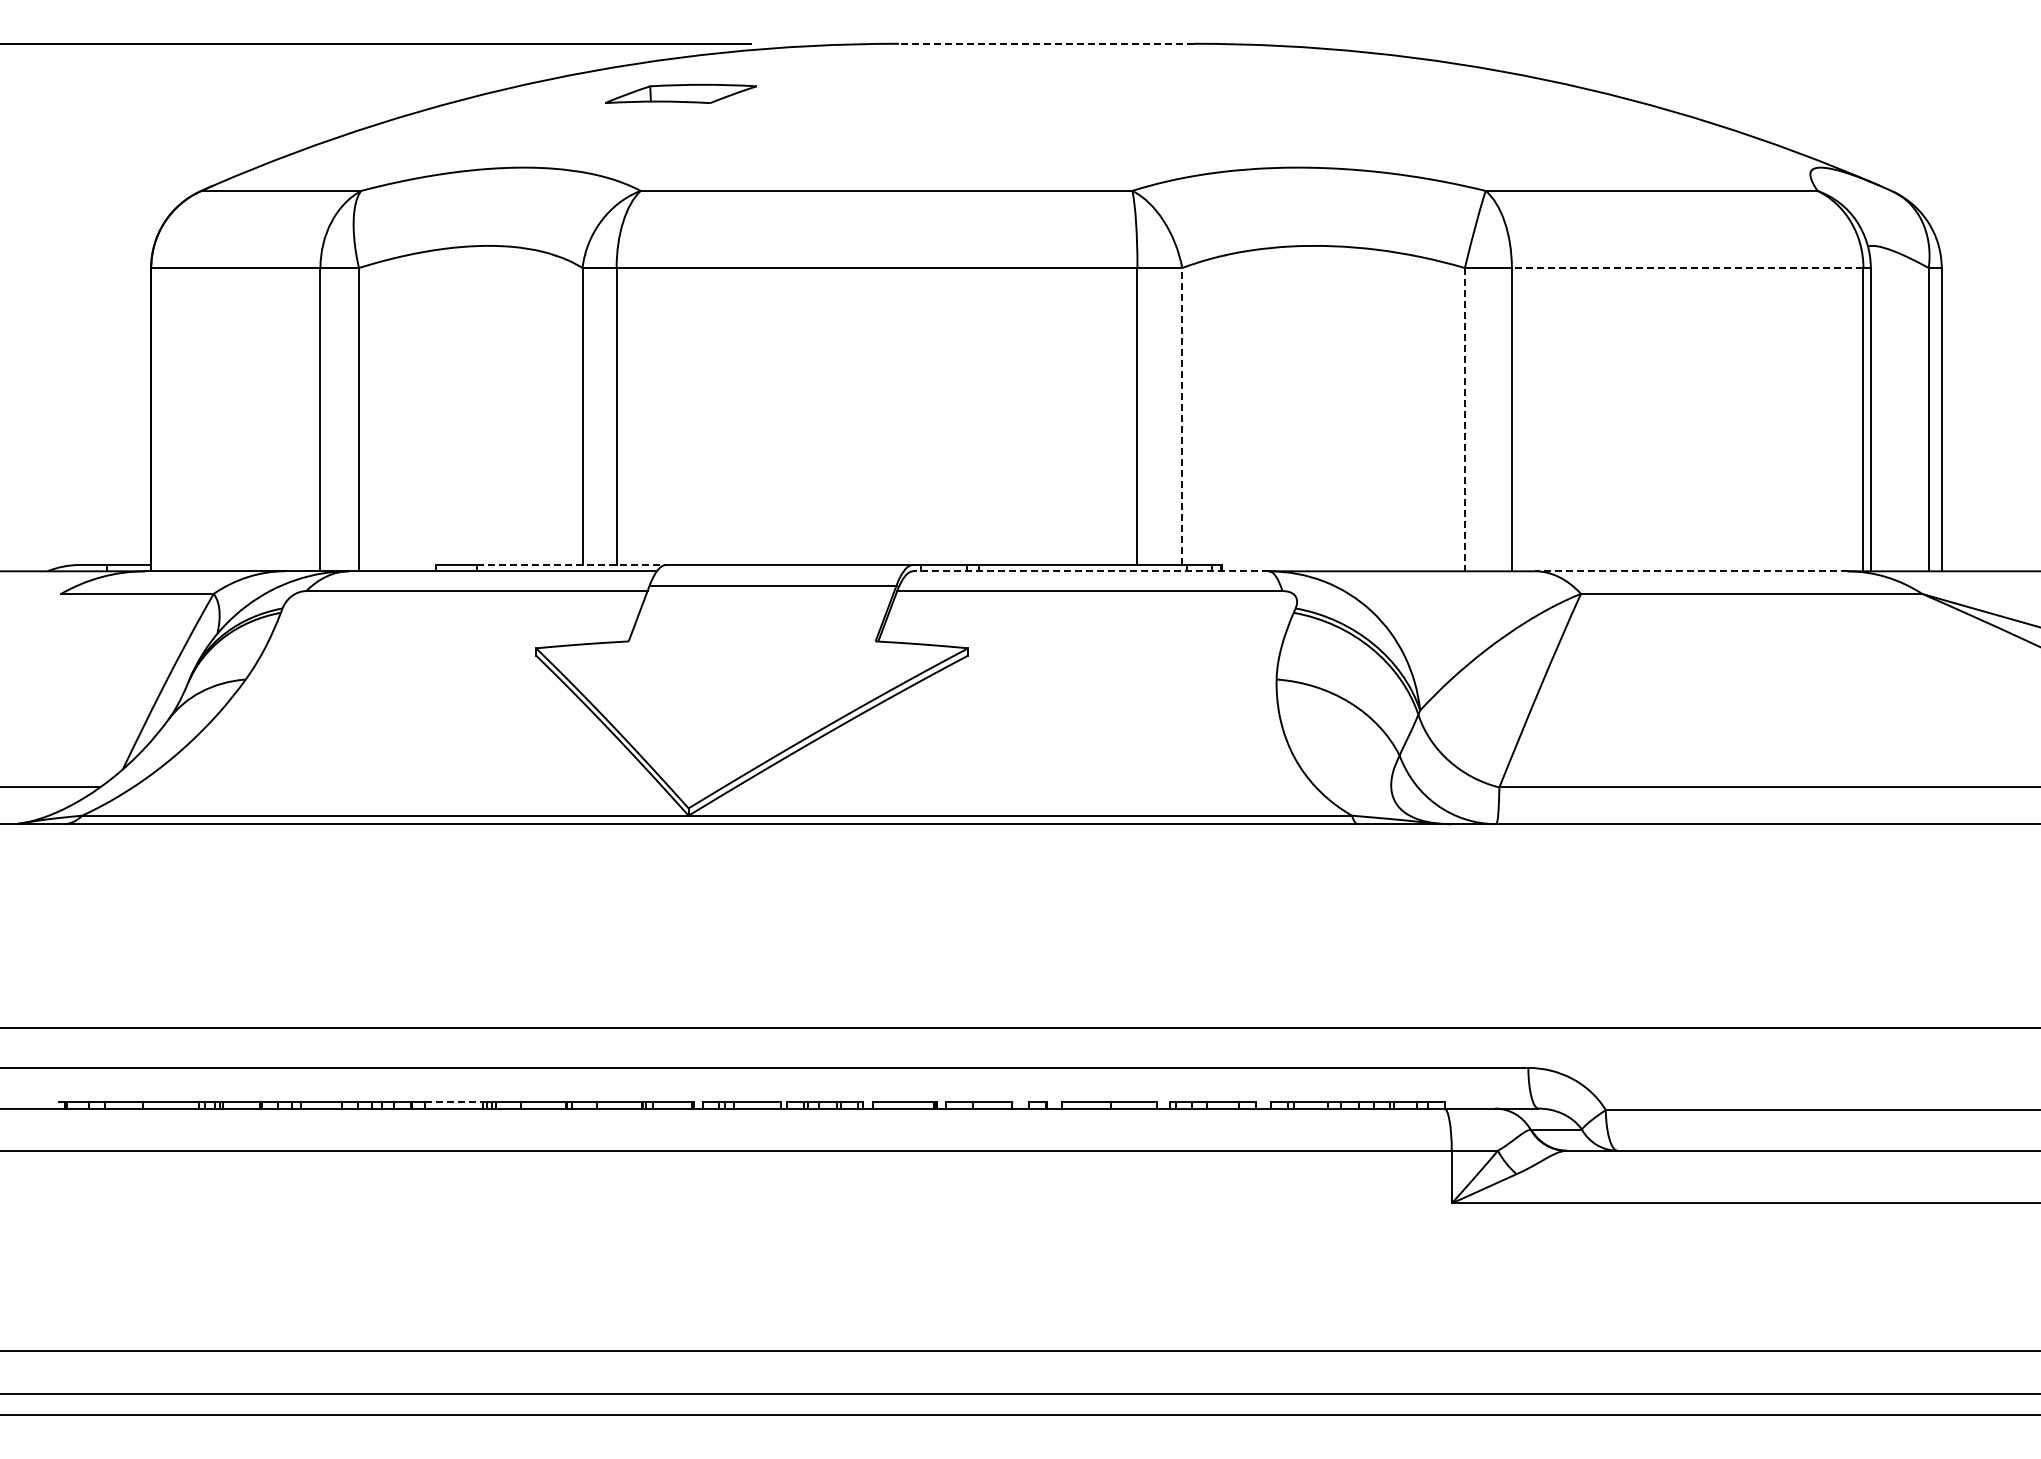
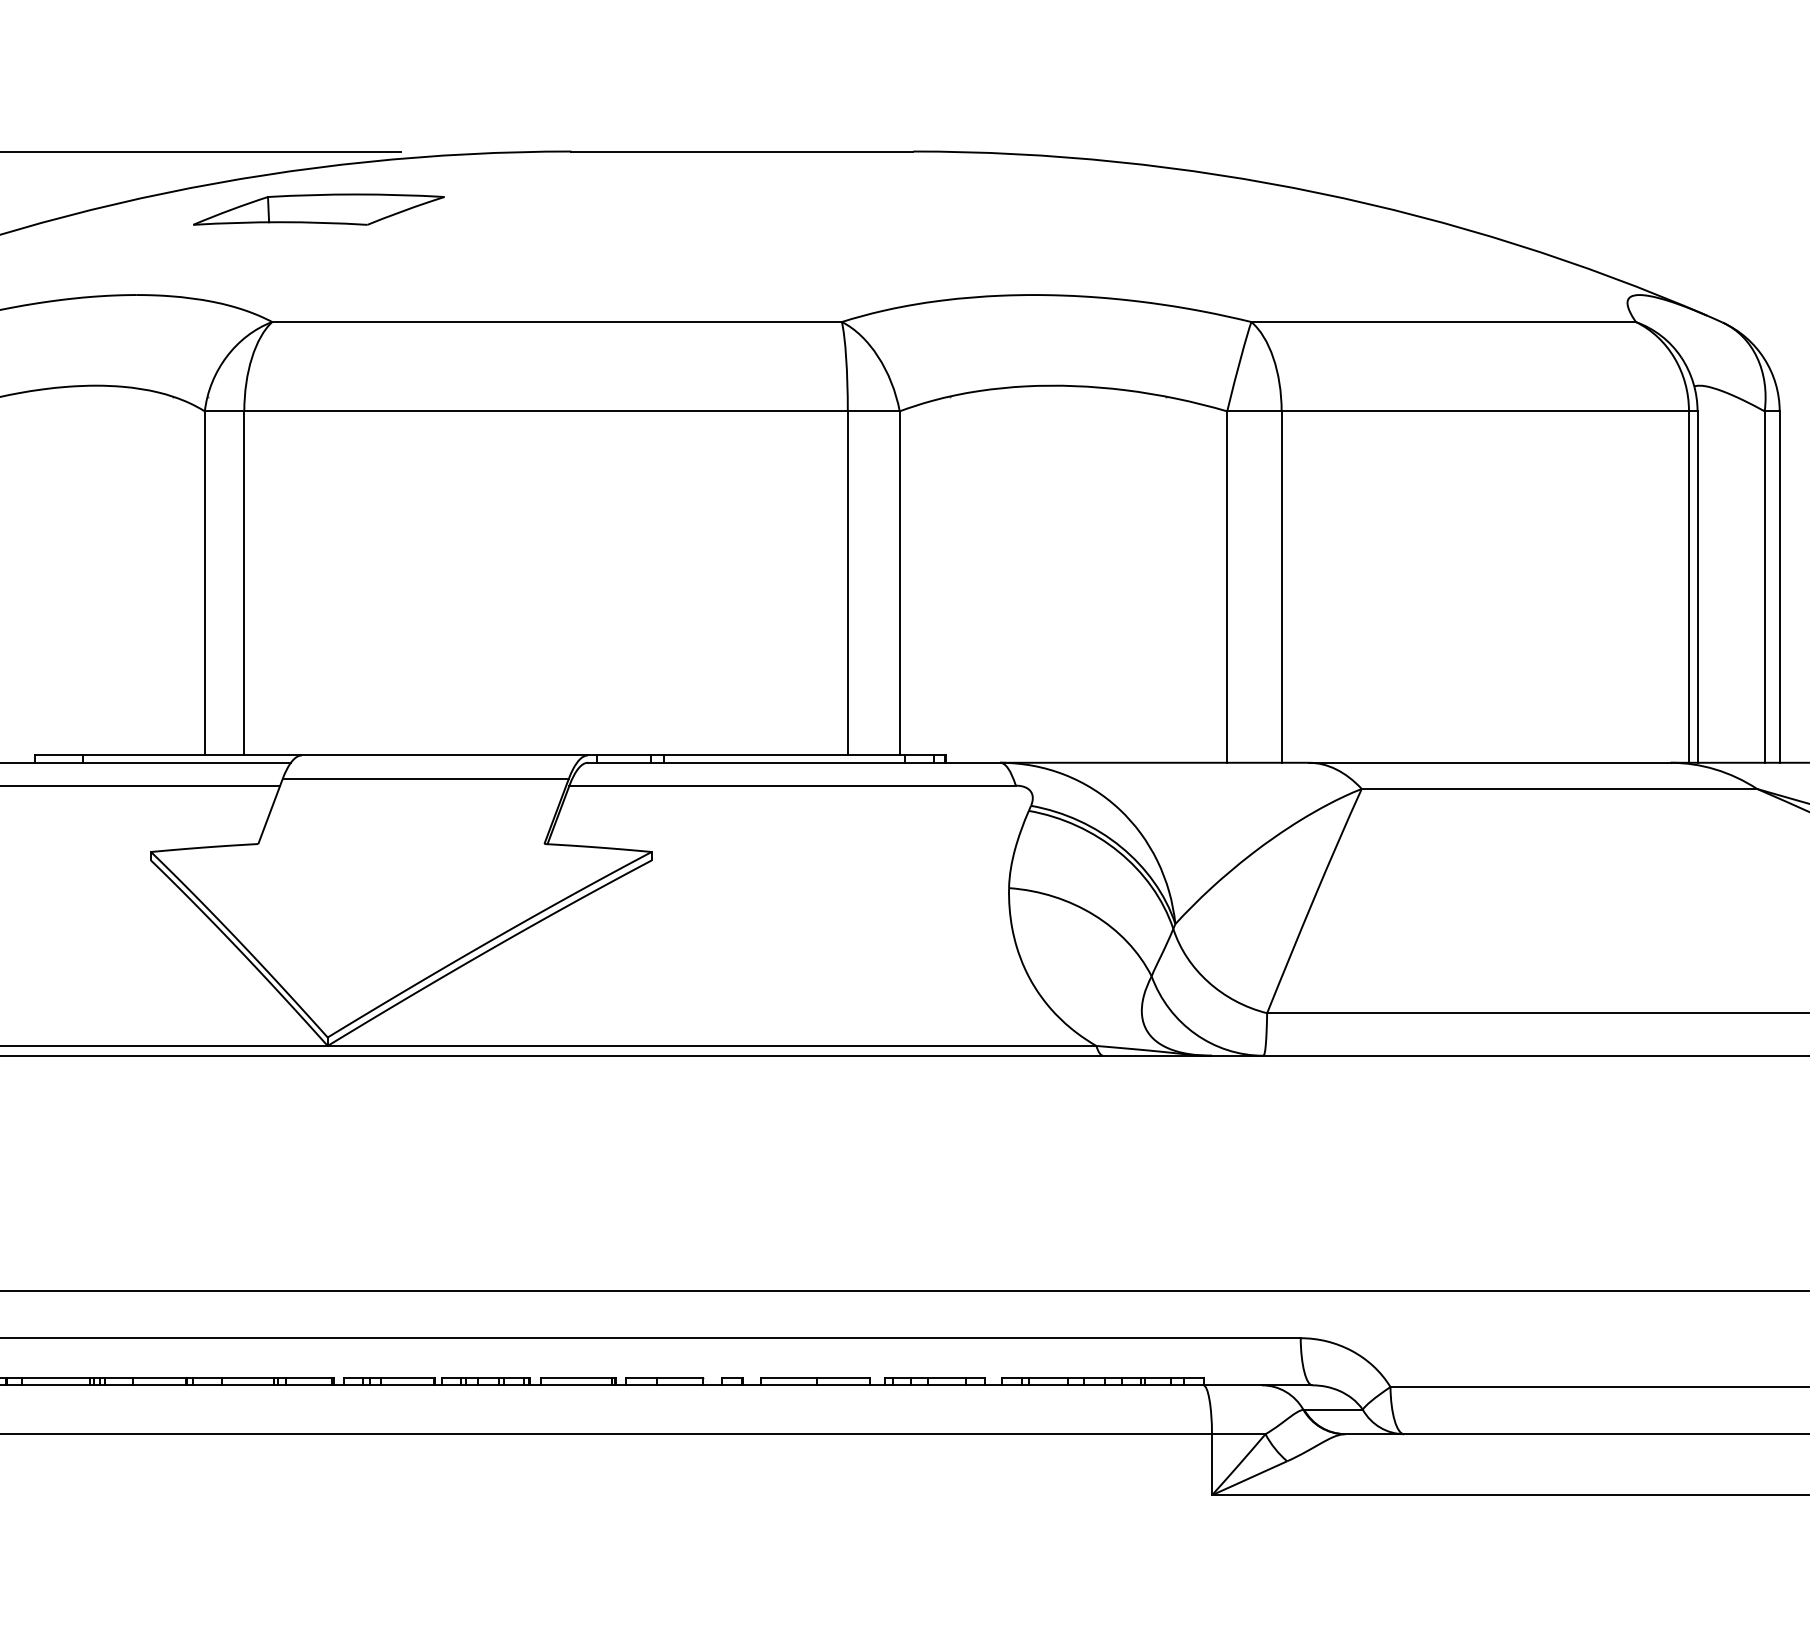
line: (1045, 43) -> (741, 151), dashed -> solid
part: (680, 93) -> (318, 209), size x1.43
line: (1687, 268) -> (1485, 411), dashed -> solid
line: (1182, 416) -> (899, 583), dashed -> solid
line: (1464, 419) -> (1226, 586), dashed -> solid
line: (571, 565) -> (192, 756), dashed -> solid
line: (1091, 571) -> (794, 762), dashed -> solid
line: (1691, 571) -> (1489, 762), dashed -> solid
line: (454, 1102) -> (56, 1378), dashed -> solid

